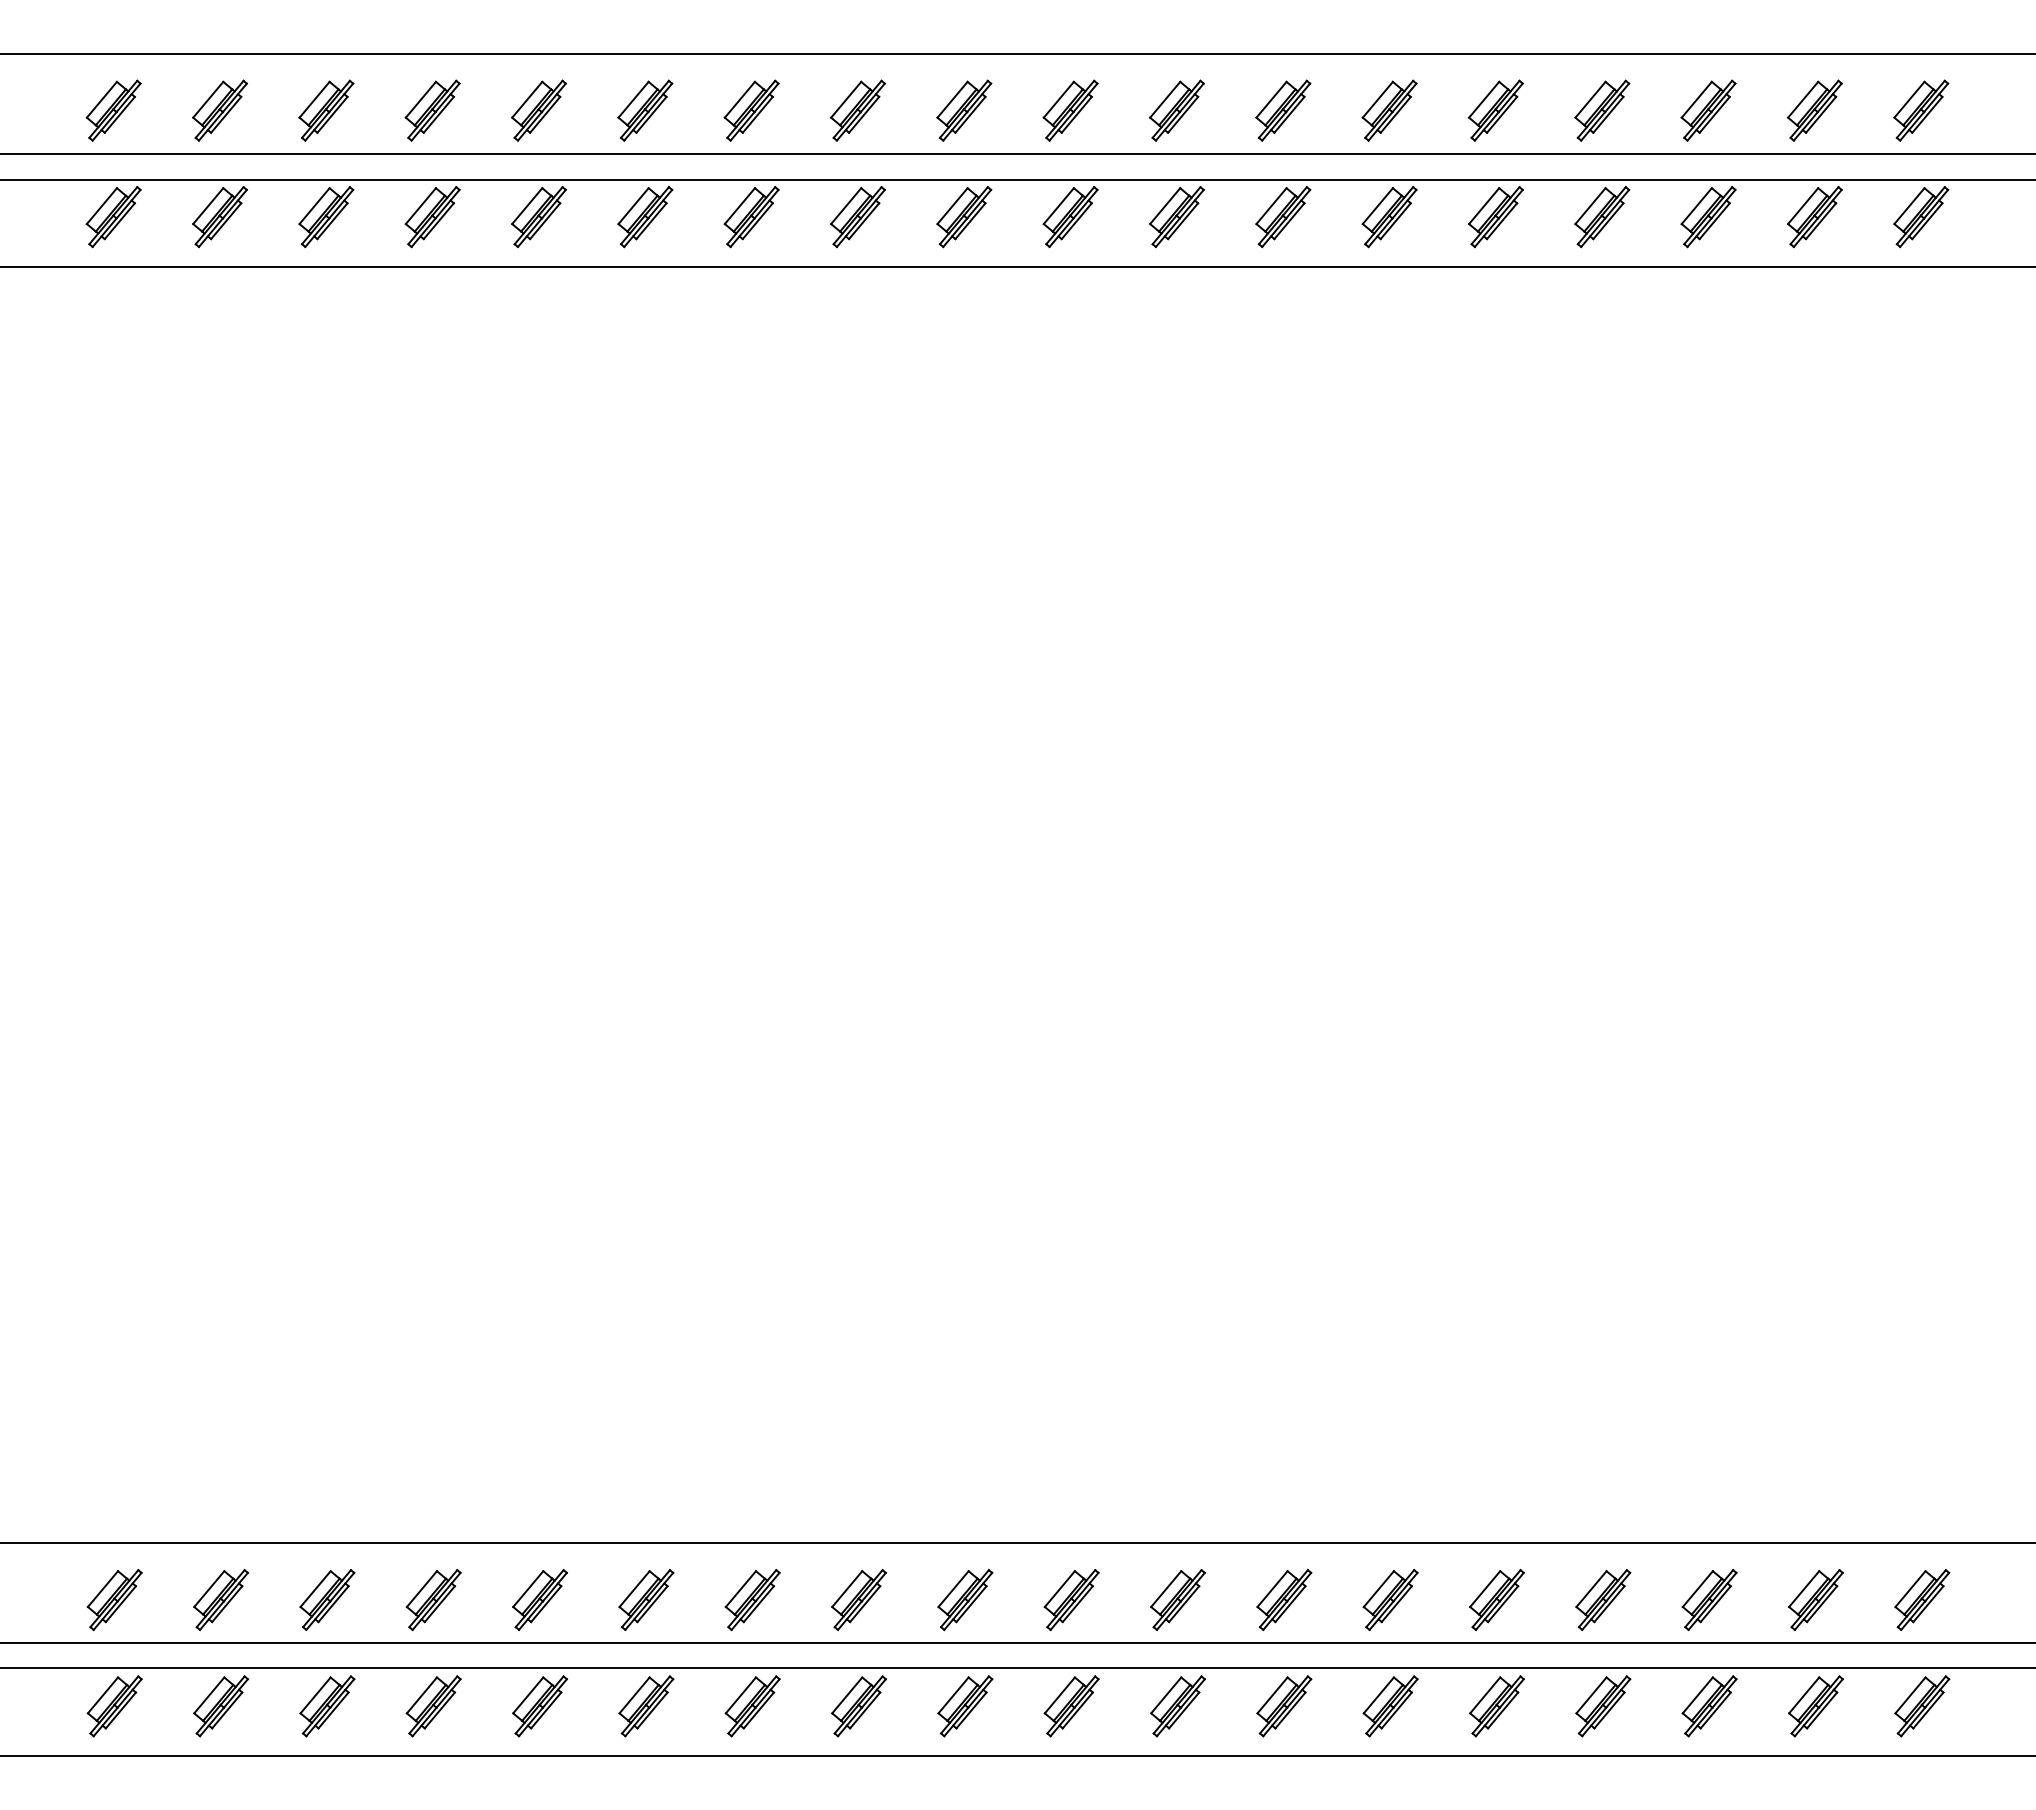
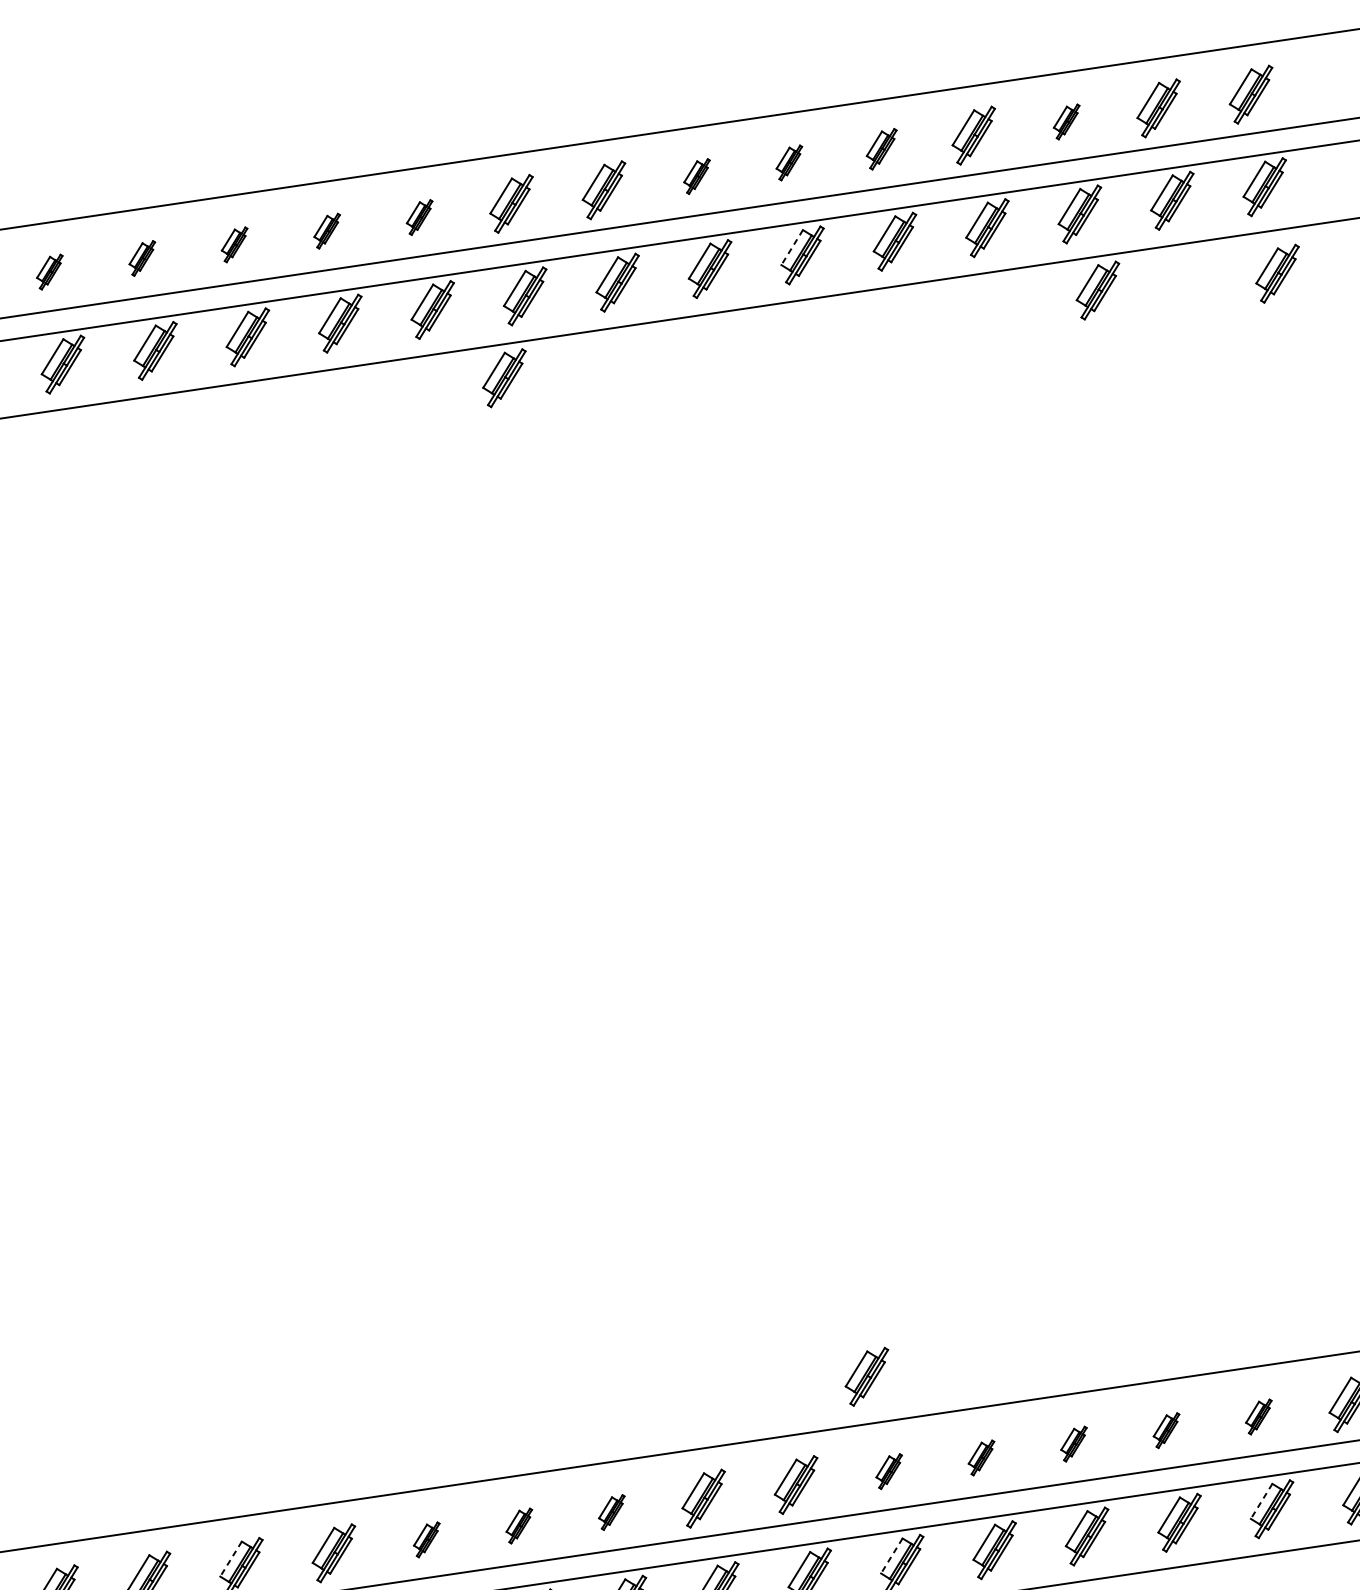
part: (538, 110) -> (50, 272), size x0.6
part: (645, 110) -> (143, 258), size x0.6
part: (751, 110) -> (235, 244), size x0.6
part: (857, 110) -> (327, 231), size x0.6
part: (964, 110) -> (420, 217), size x0.6
part: (1283, 110) -> (697, 176), size x0.6
part: (1389, 110) -> (790, 162), size x0.6
part: (1495, 110) -> (882, 149), size x0.7
part: (1708, 110) -> (1067, 121), size x0.6
line: (1377, 206) -> (791, 247), solid -> dashed
part: (1033, 305) -> (505, 378), added
part: (1716, 305) -> (1099, 290), added
part: (1921, 316) -> (1279, 273), added
part: (1275, 1490) -> (868, 1377), added
line: (527, 1589) -> (230, 1559), solid -> dashed
part: (858, 1599) -> (519, 1525), size x0.6
part: (1496, 1599) -> (1074, 1443), size x0.6
part: (752, 1600) -> (427, 1540), size x0.6
part: (965, 1600) -> (612, 1512), size x0.6
part: (1284, 1600) -> (890, 1471), size x0.6
part: (1390, 1600) -> (982, 1458), size x0.6
part: (1603, 1600) -> (1167, 1430), size x0.6
part: (1709, 1600) -> (1259, 1417), size x0.6
line: (1272, 1695) -> (891, 1556), solid -> dashed
line: (1697, 1695) -> (1261, 1501), solid -> dashed

